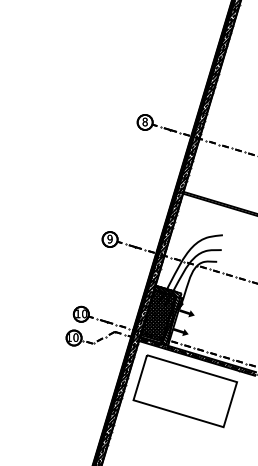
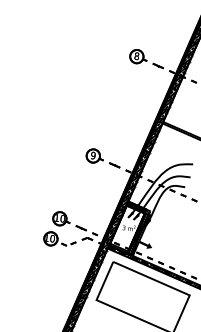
fill: (186, 313) -> (152, 229), removed
hatch: (158, 315) -> (127, 228), removed

